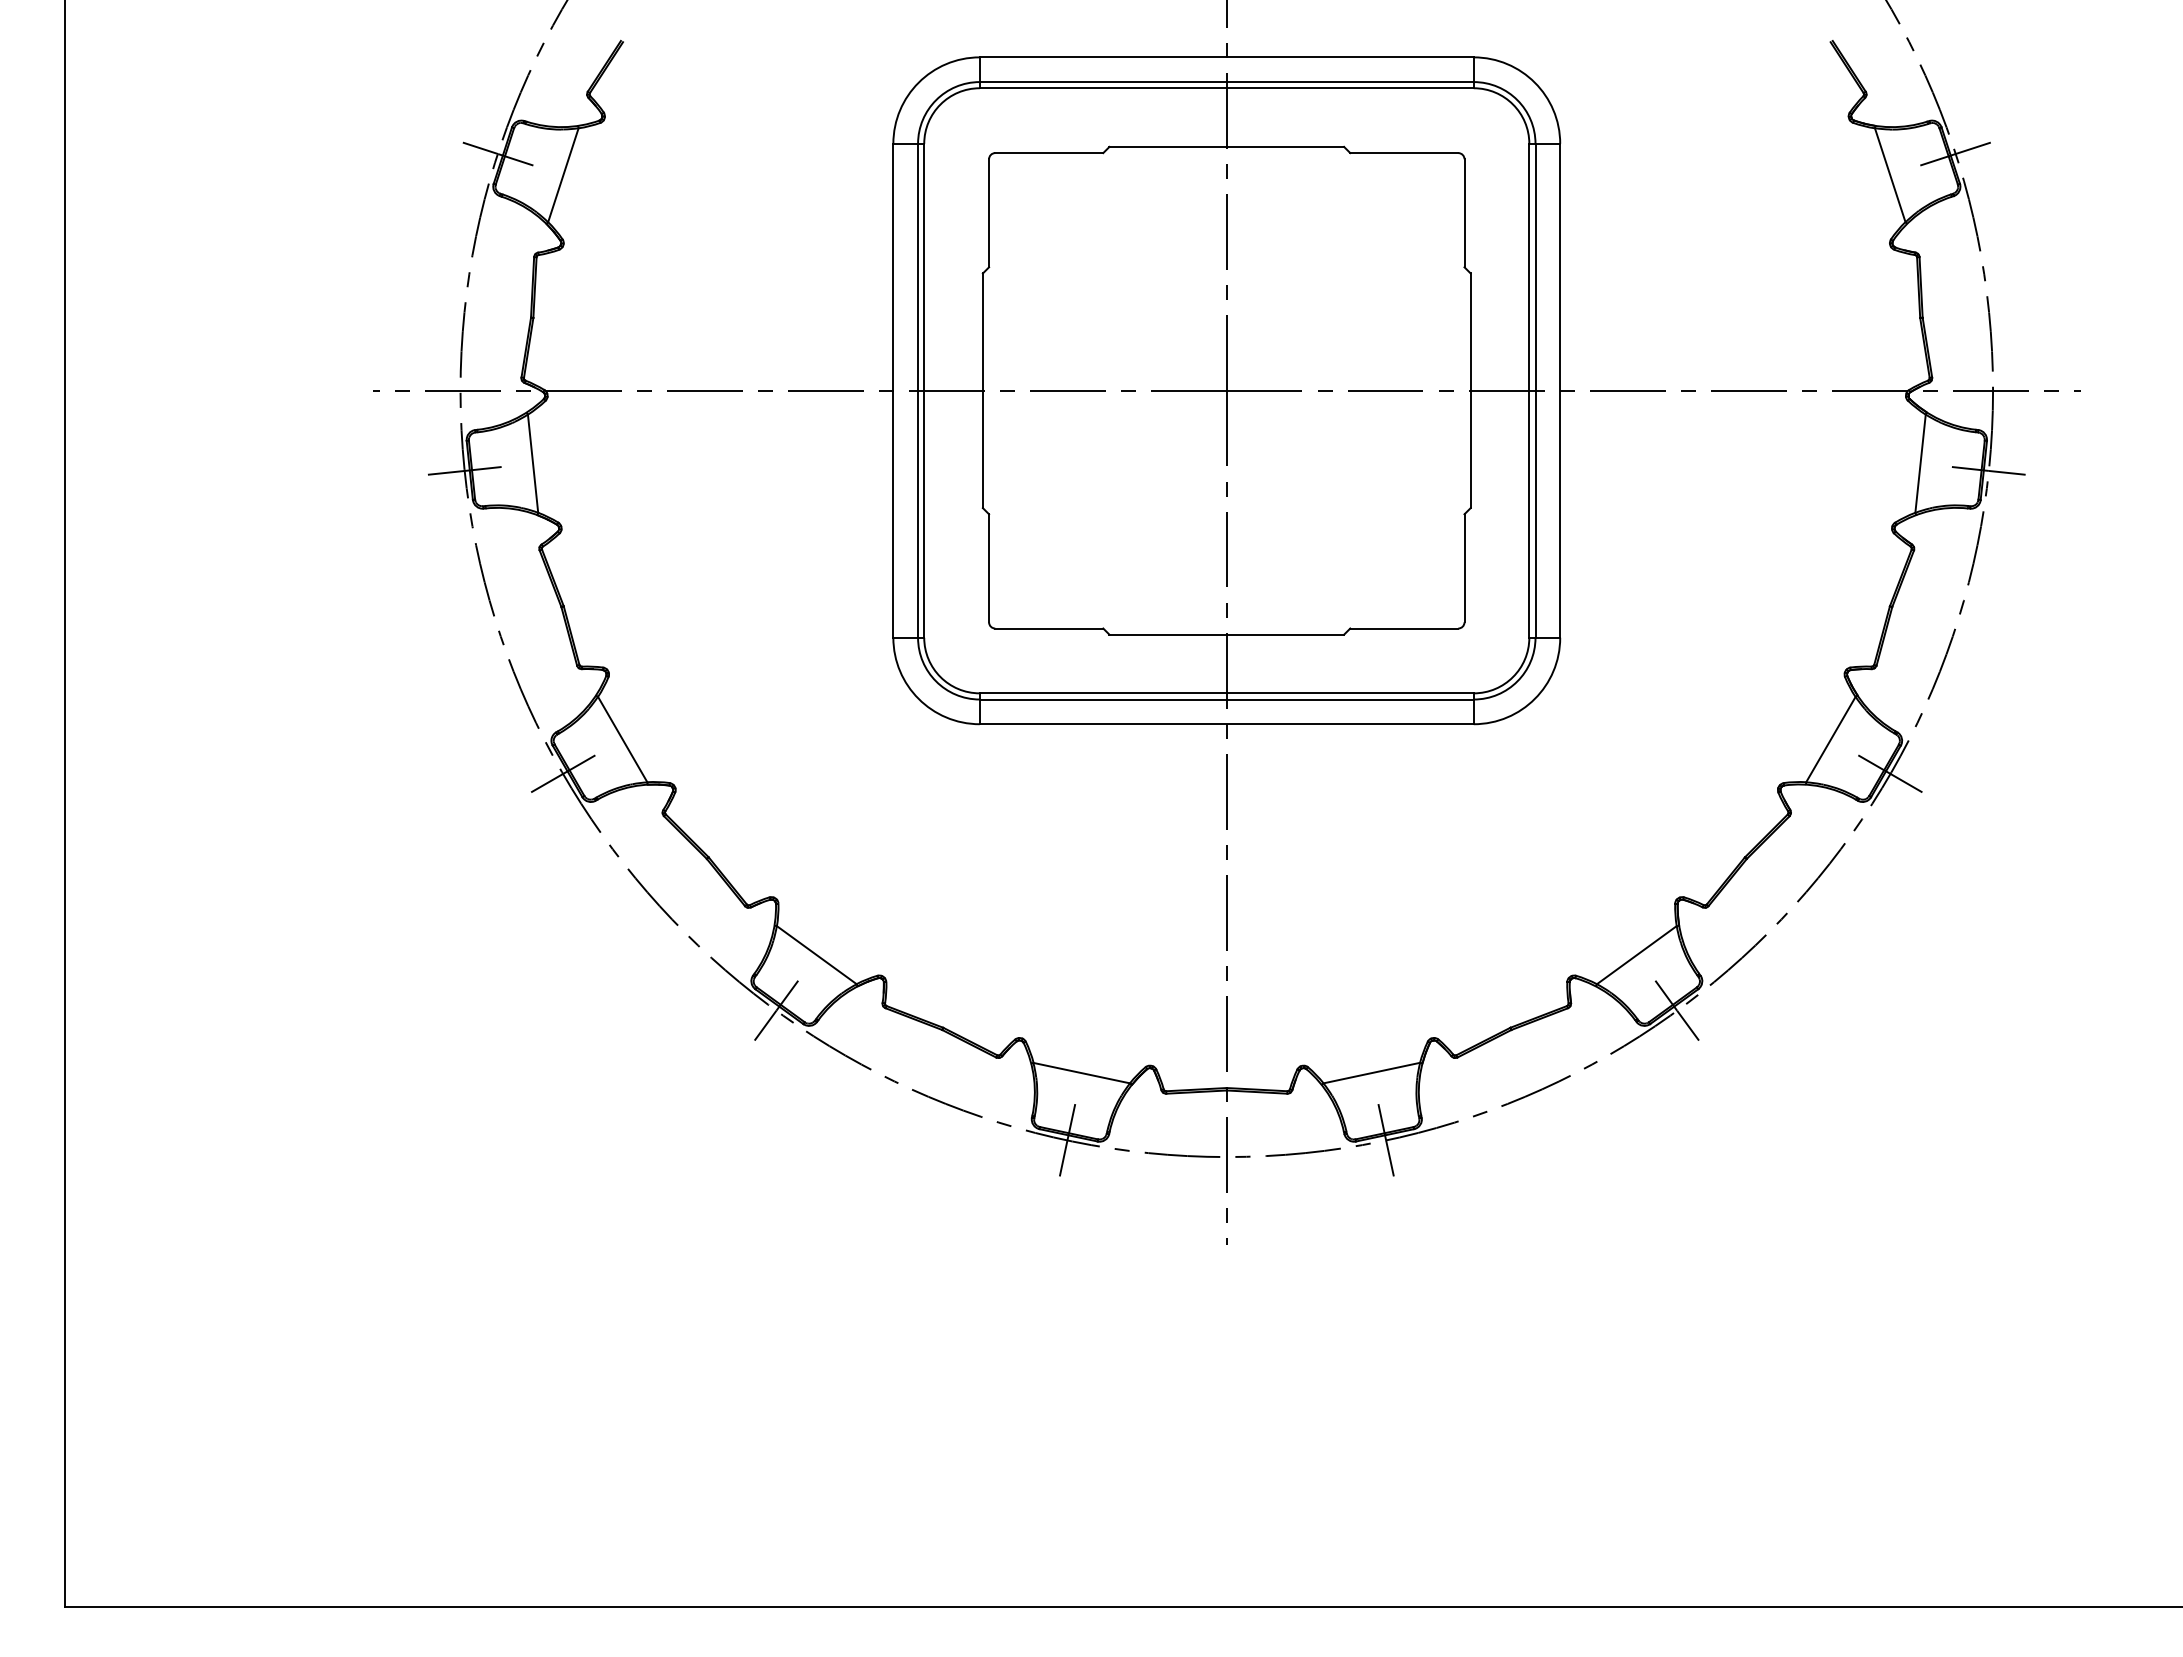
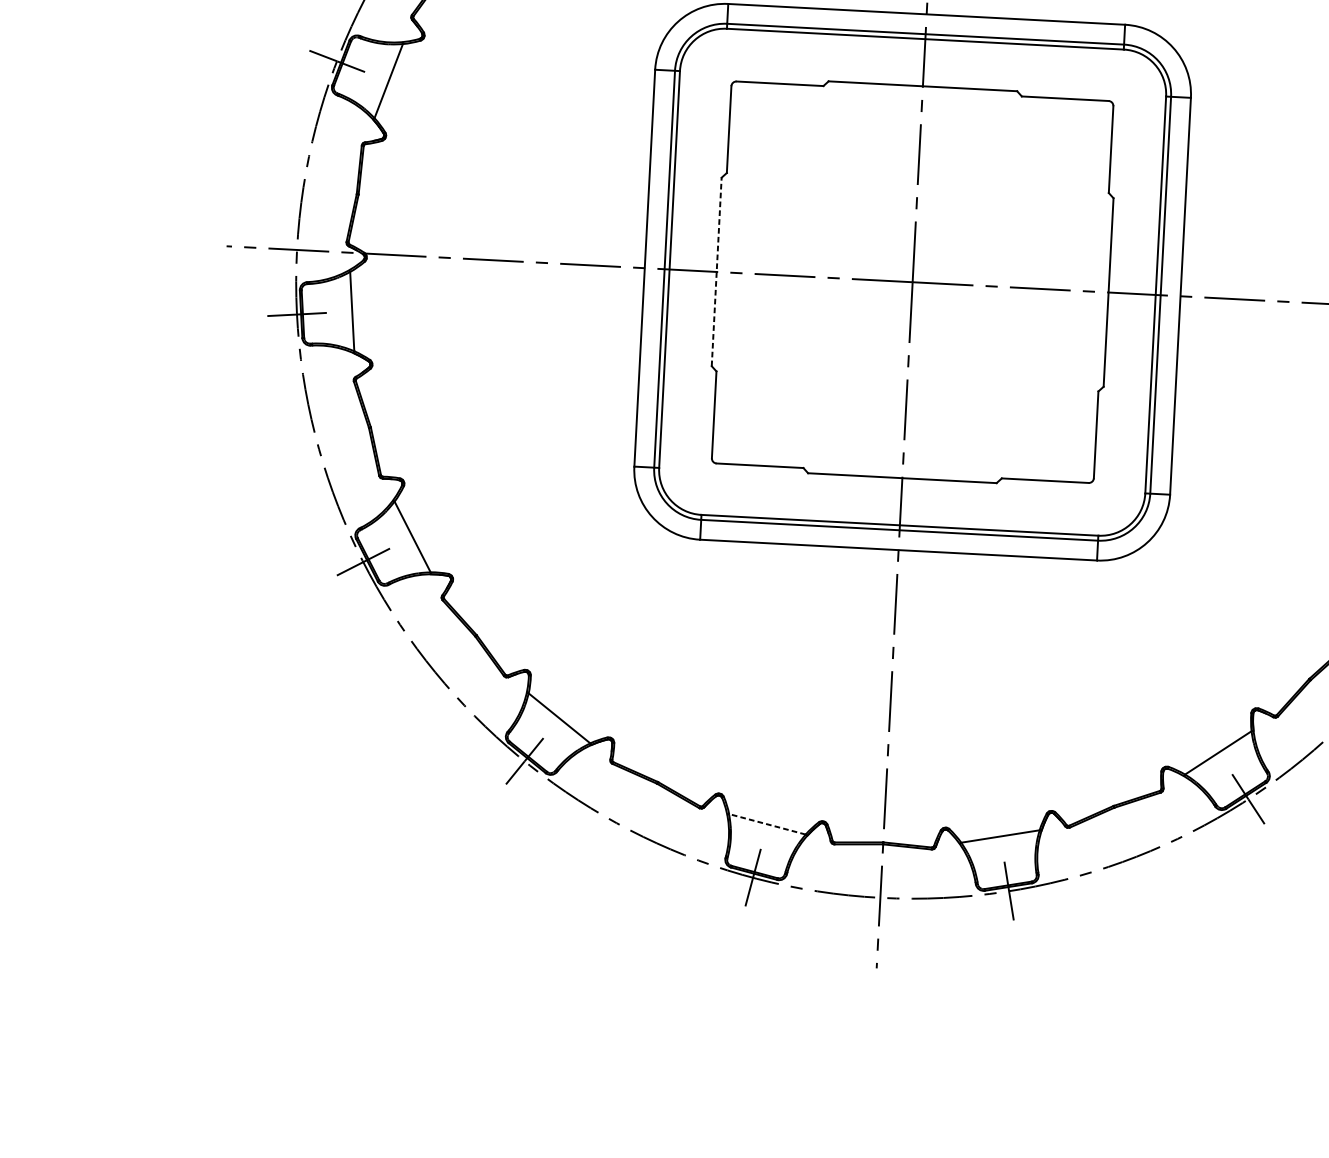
line: (982, 390) -> (716, 271), solid -> dashed
line: (1081, 1073) -> (767, 824), solid -> dashed

